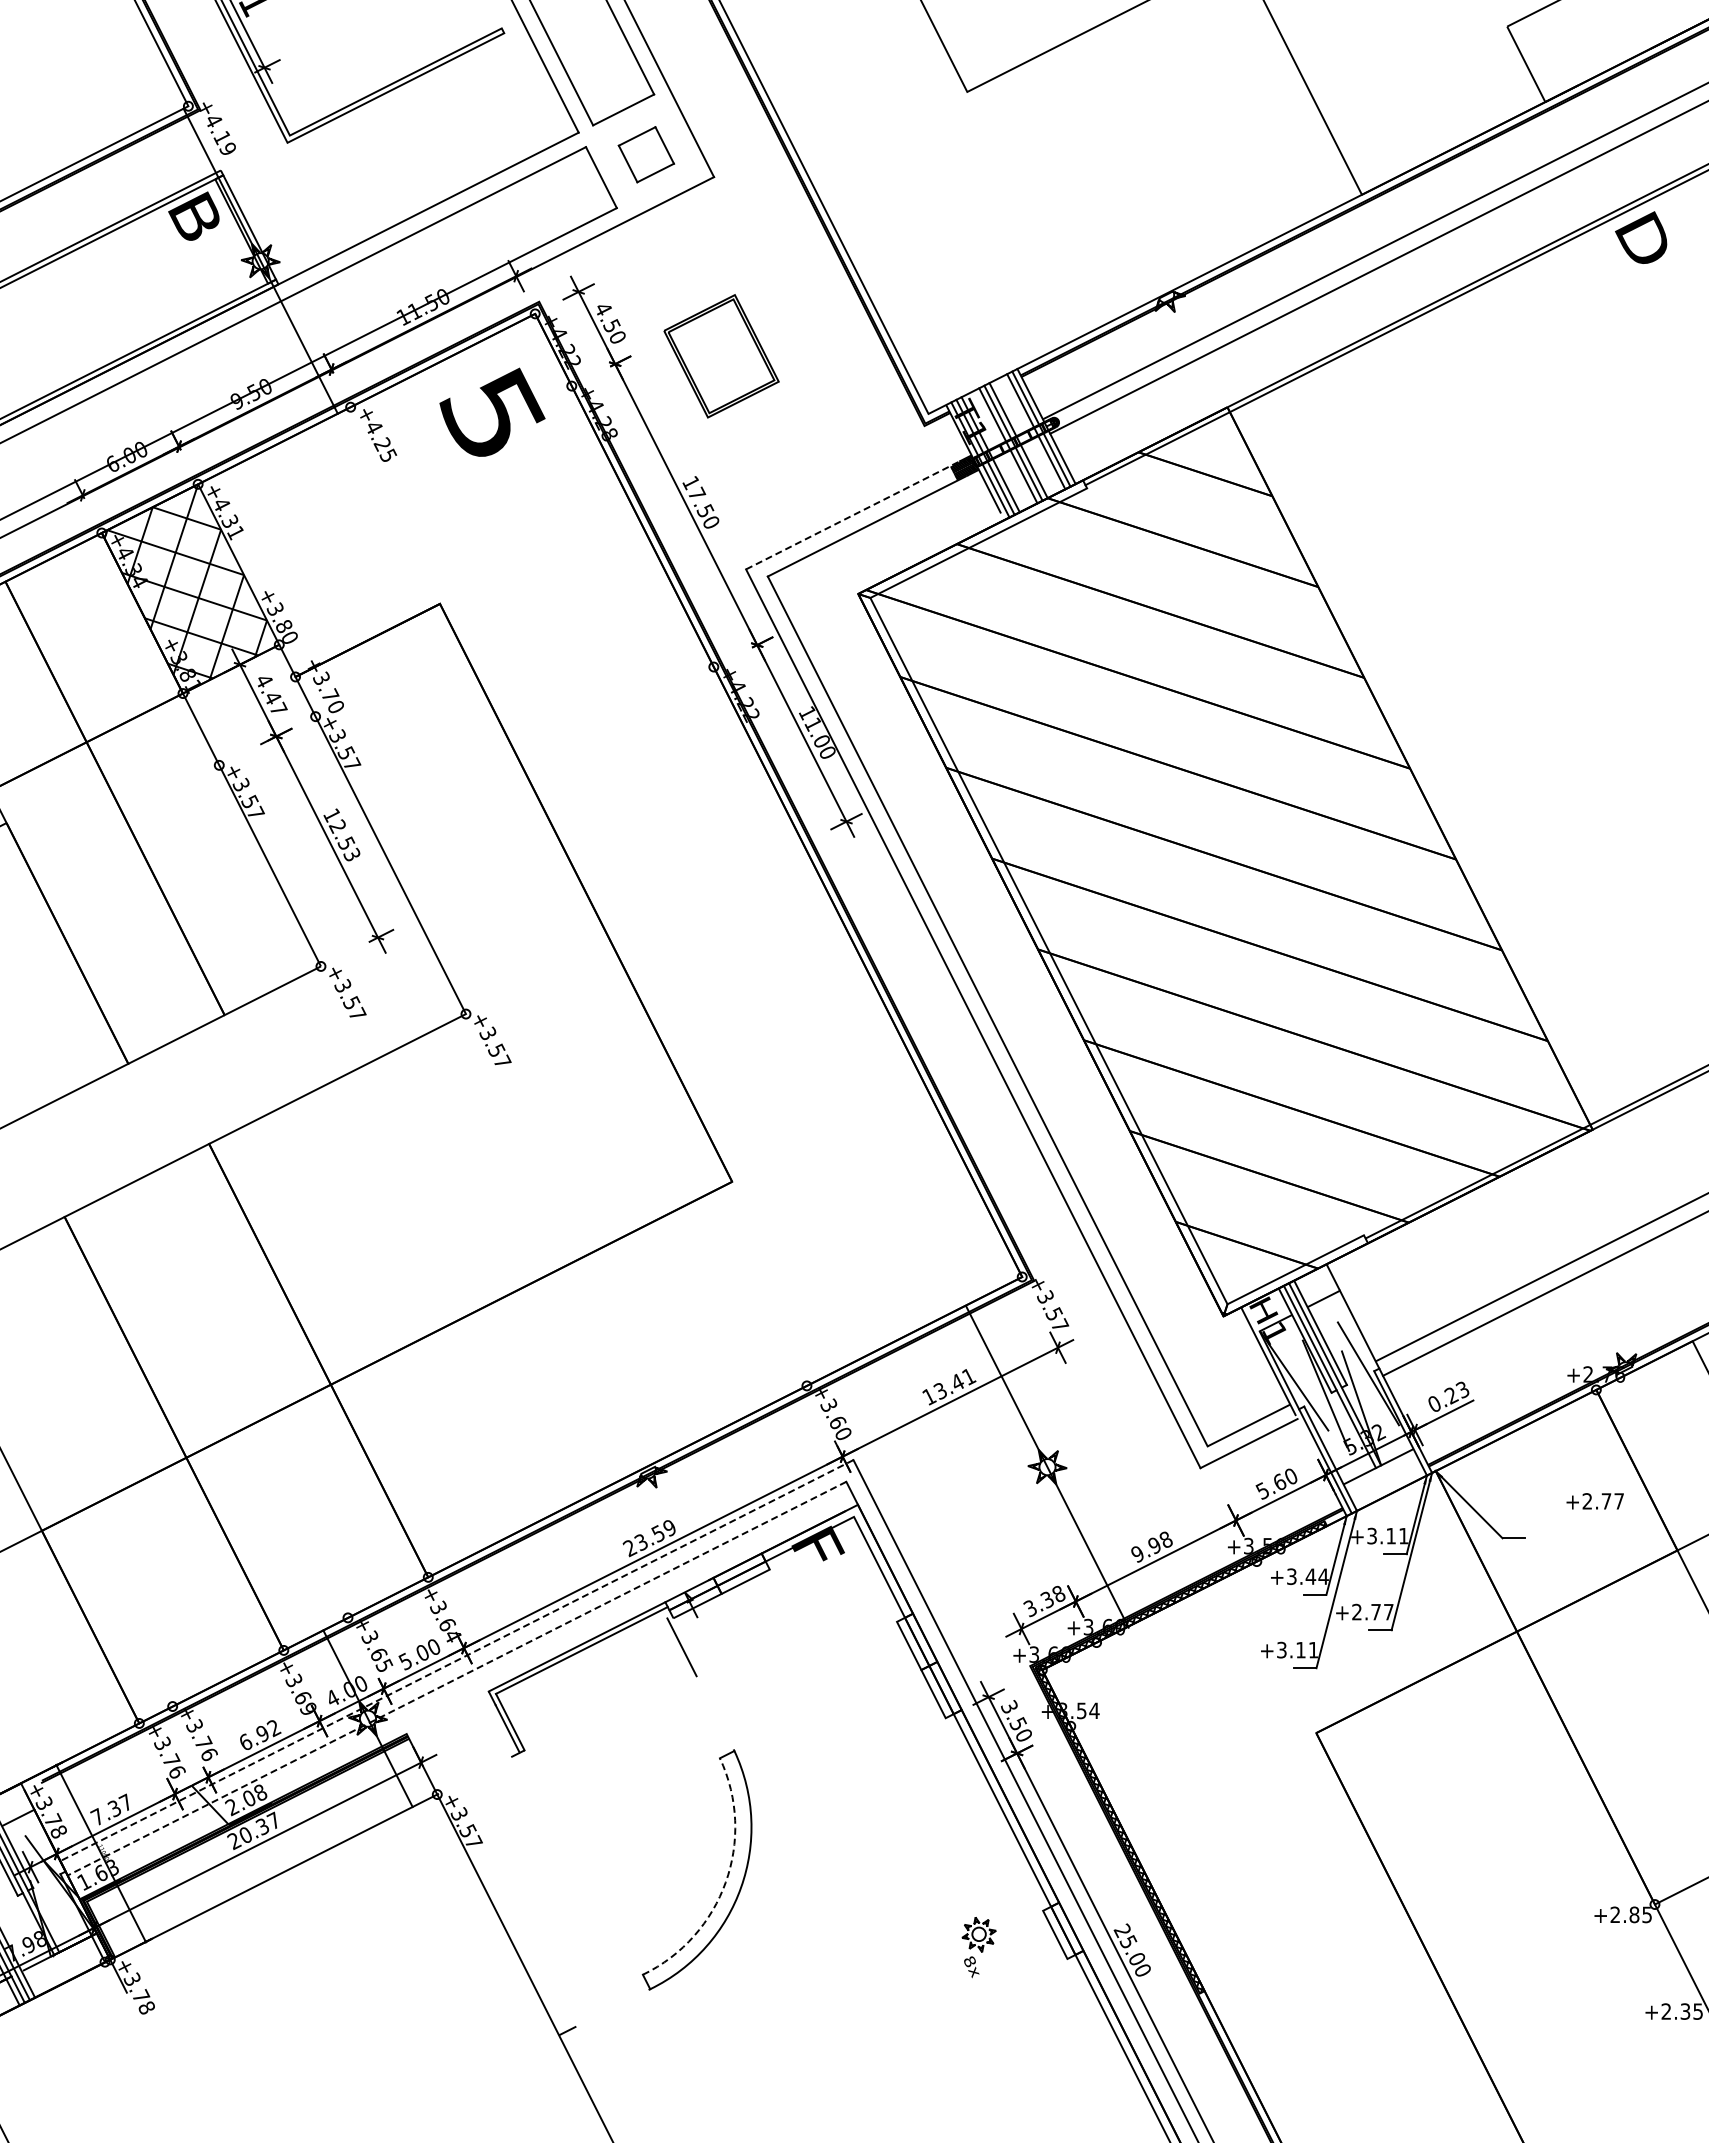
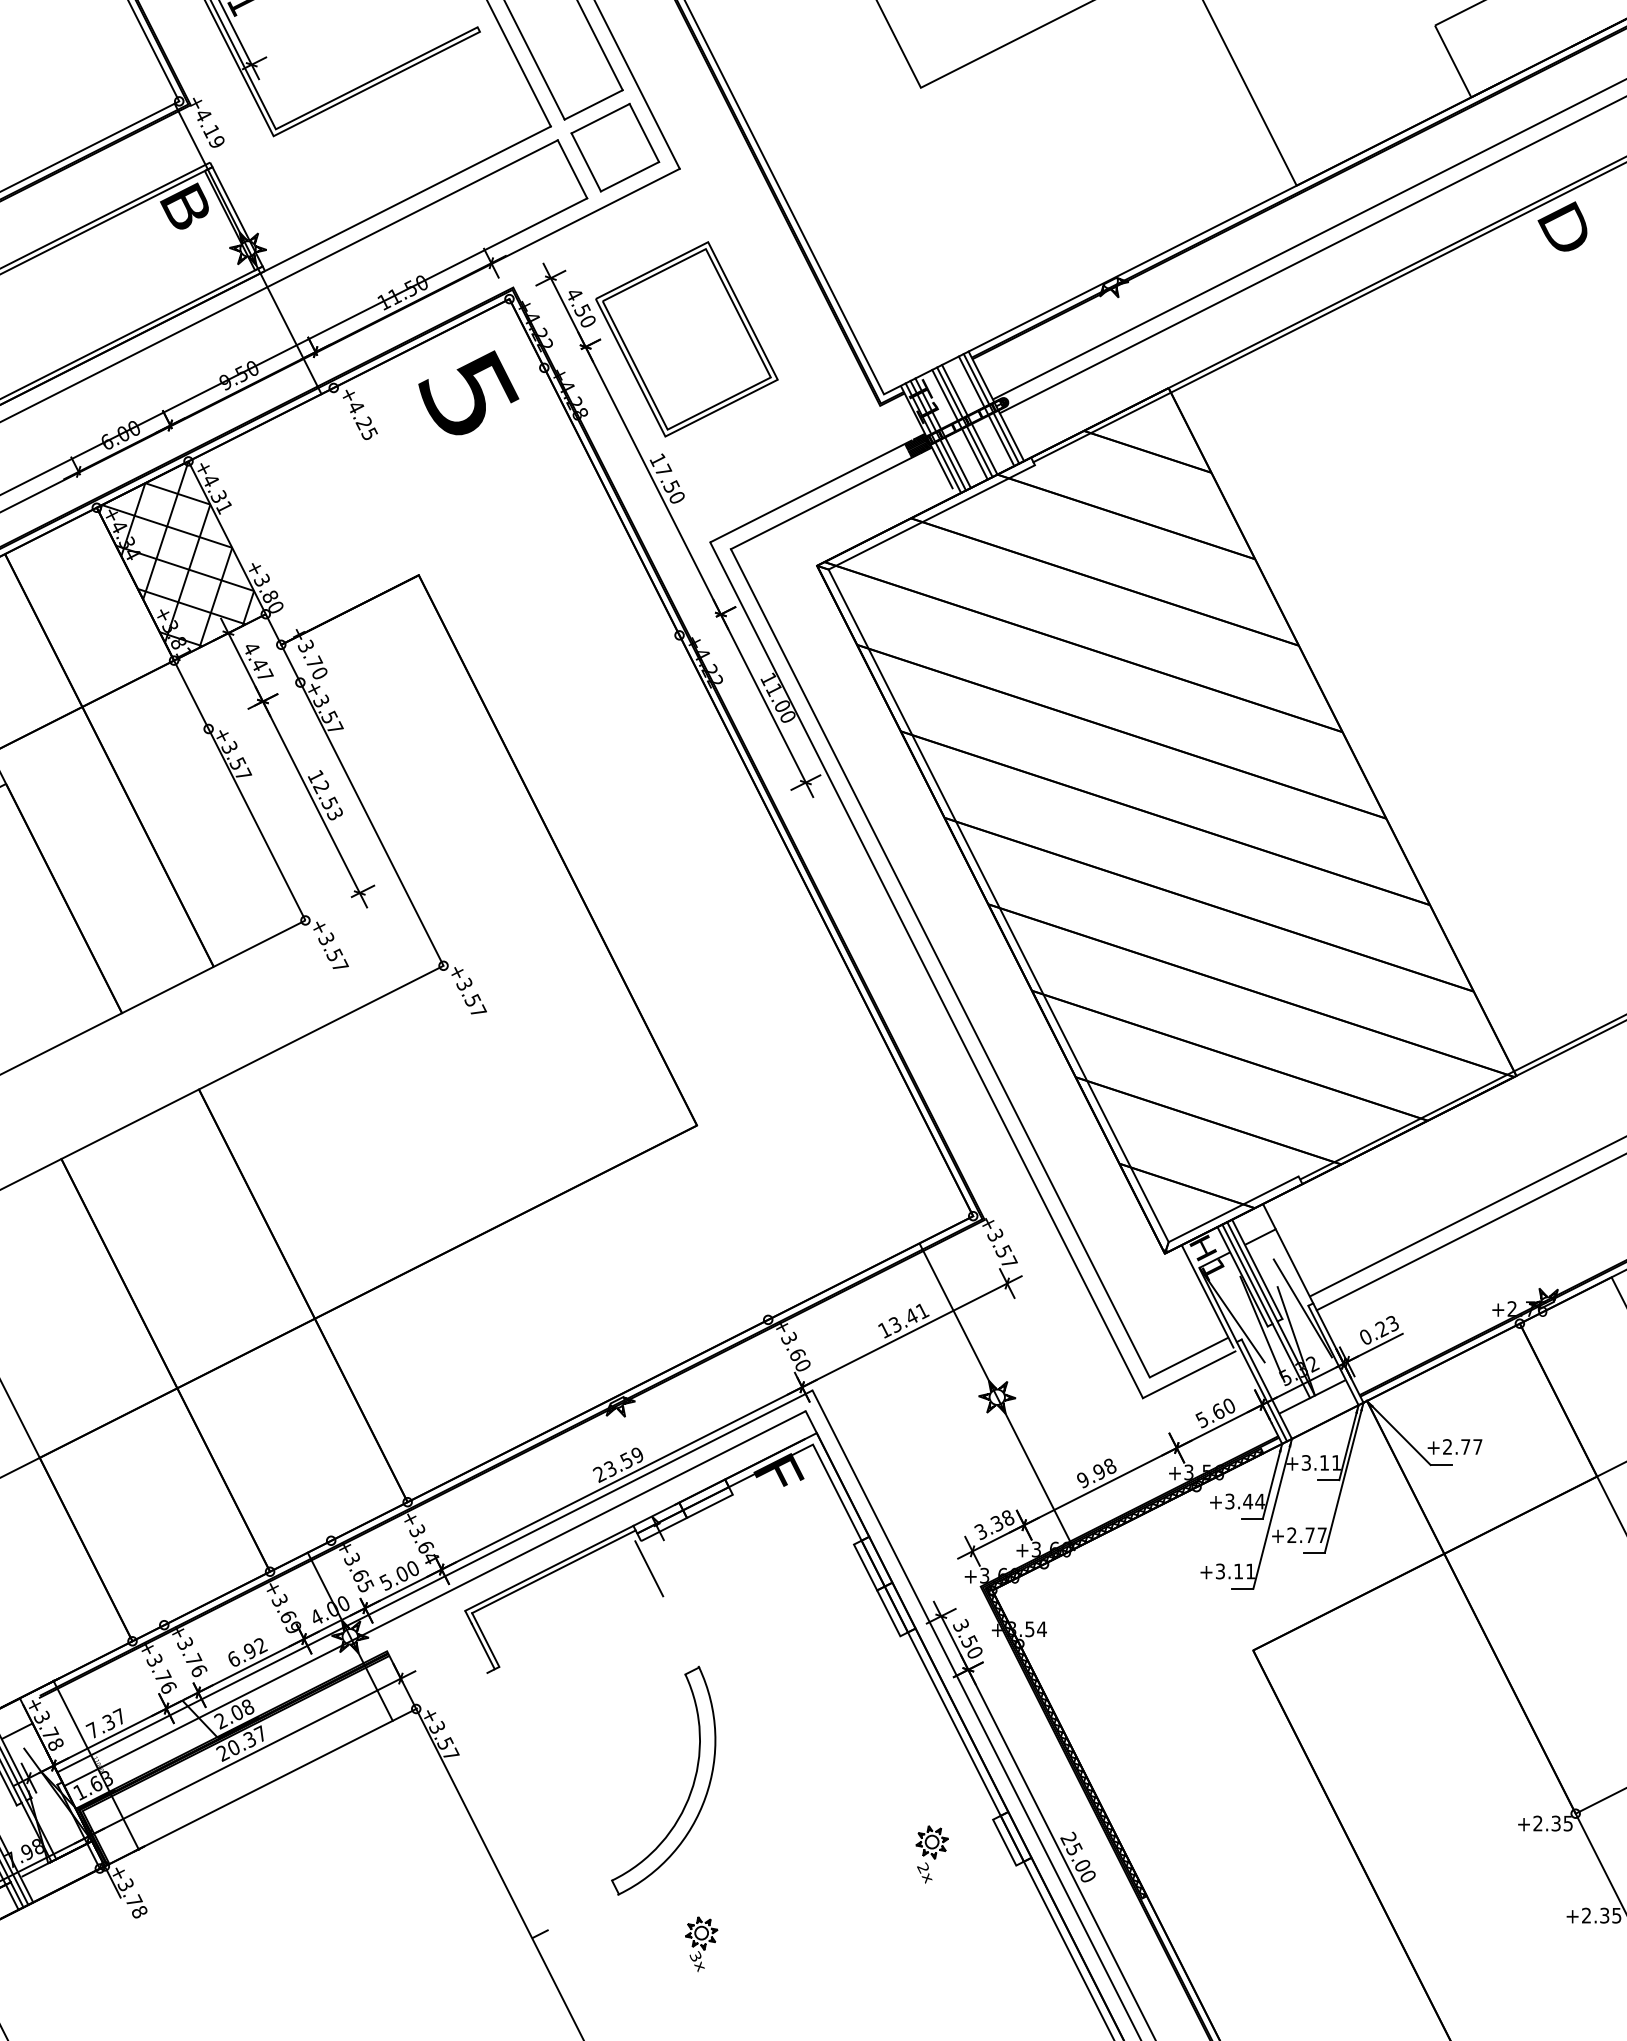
part: (646, 154) -> (615, 147), size x1.67
part: (721, 356) -> (686, 339), size x1.67
line: (852, 515) -> (811, 491), dashed -> solid
text: (1594, 1501) -> (1454, 1447), moved
line: (456, 1660) -> (434, 1581), dashed -> solid
line: (456, 1678) -> (434, 1598), dashed -> solid
arc: (725, 1882) -> (690, 1792), dashed -> solid
text: (1634, 1914) -> (1556, 1823), +2.85 -> +2.35
text: (969, 1961) -> (923, 1867), 8x -> 2x
part: (736, 2041) -> (701, 1944), added

